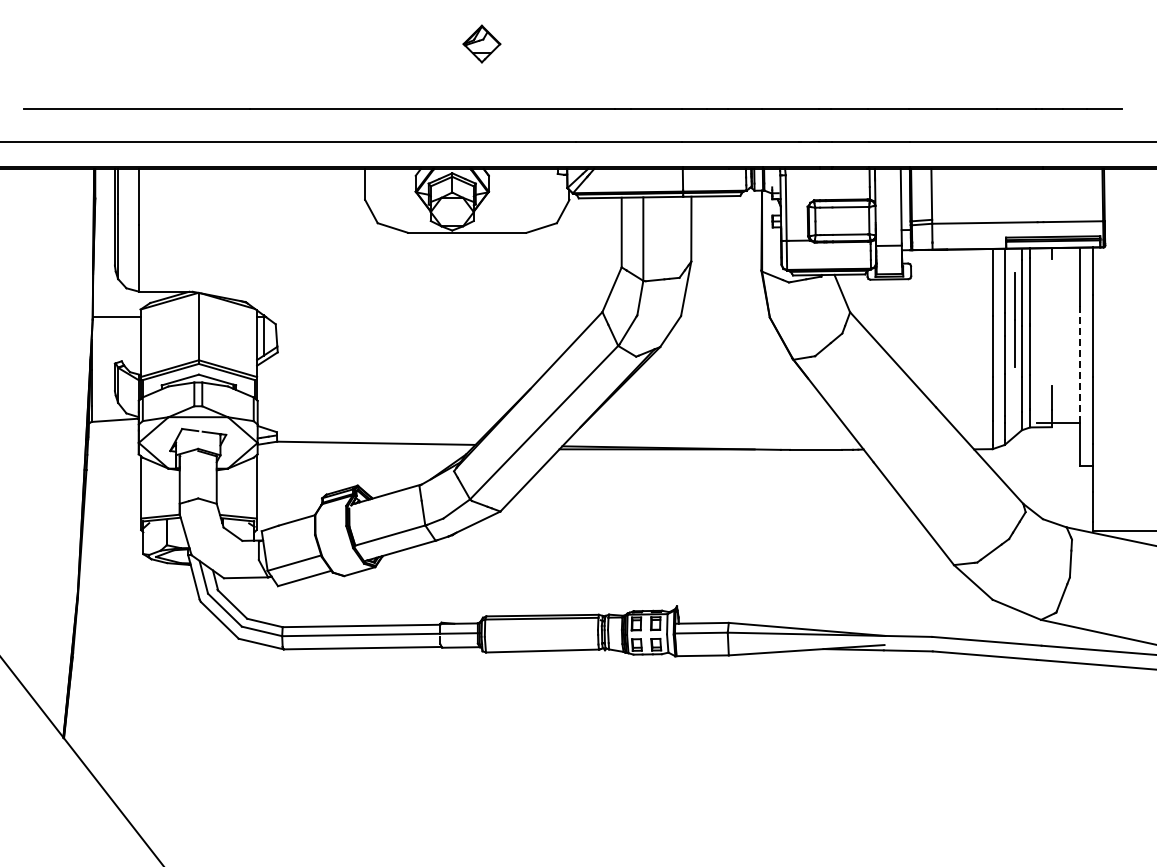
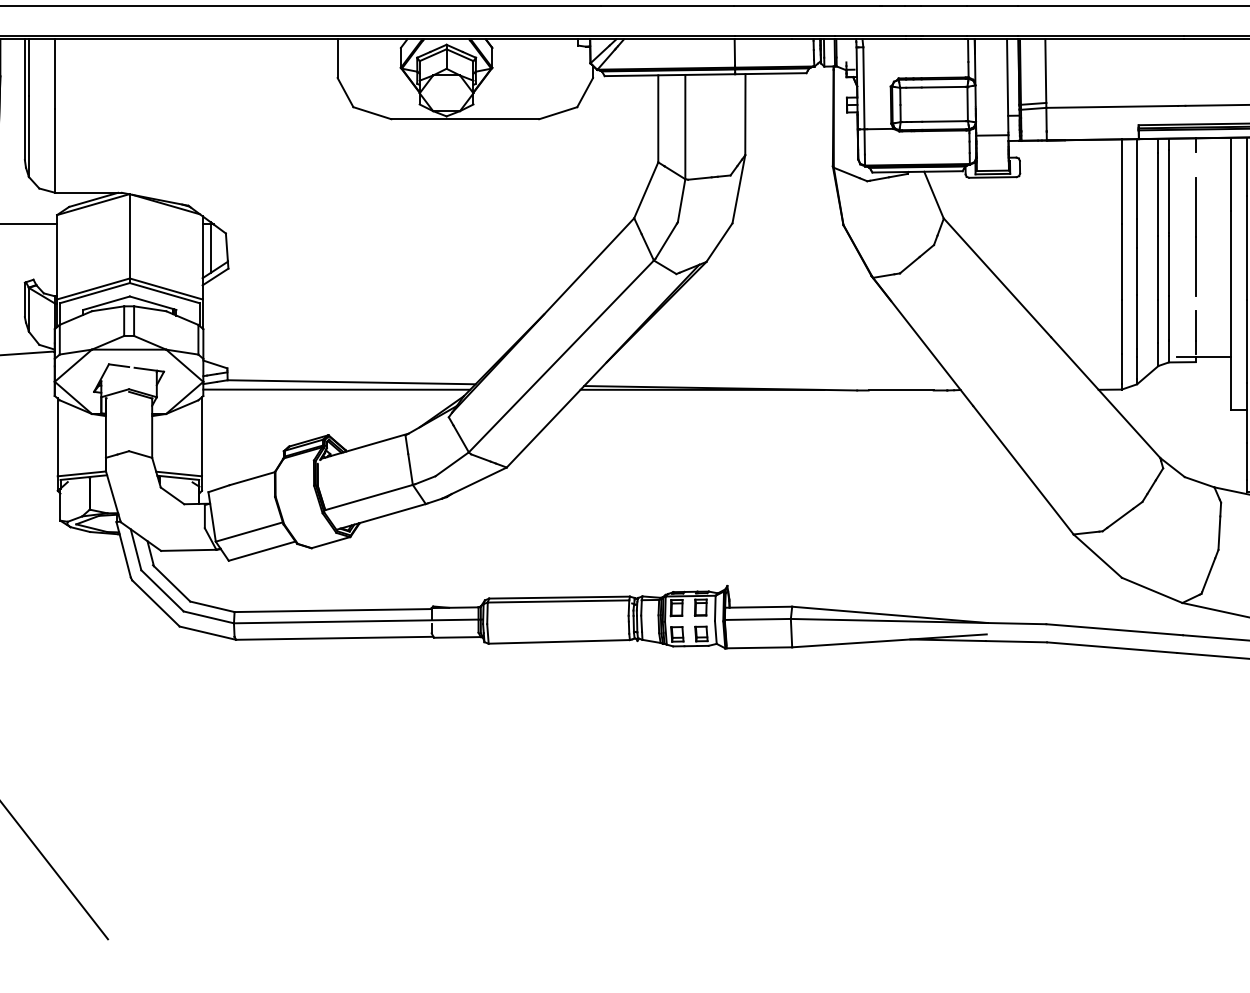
line: (1014, 319) -> (1195, 236), moved
line: (1079, 364) -> (1230, 283), dashed -> solid
line: (364, 449) -> (336, 390), added

